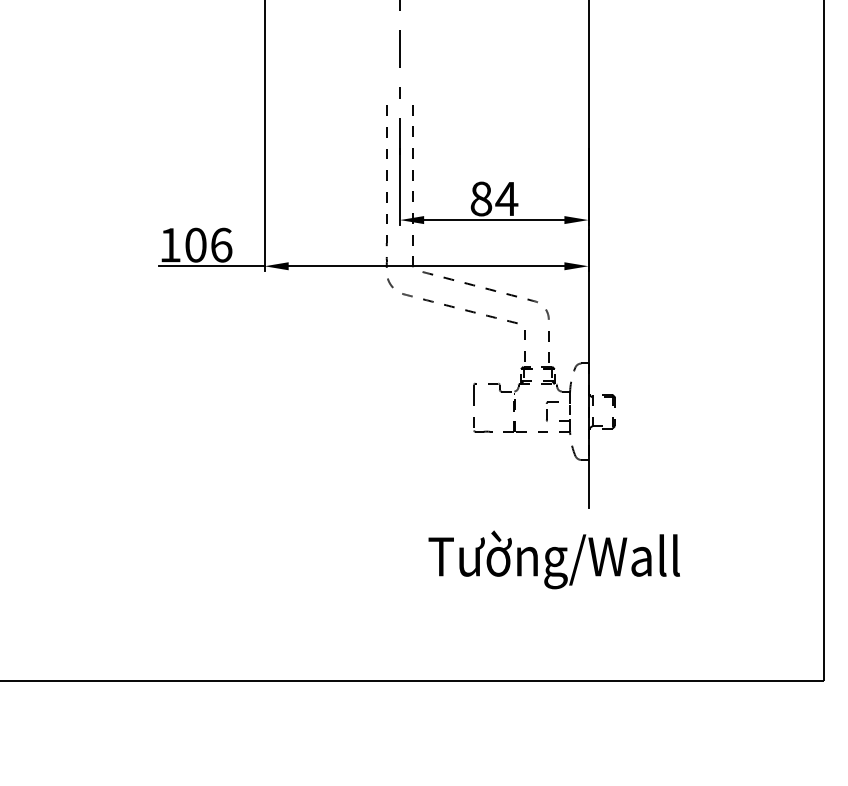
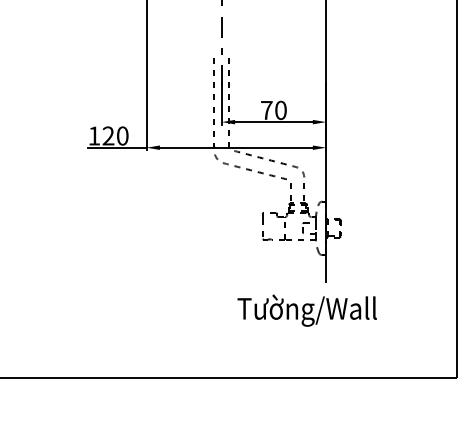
text: (495, 199) -> (274, 110), 84 -> 70
text: (208, 244) -> (115, 135), 106 -> 120

